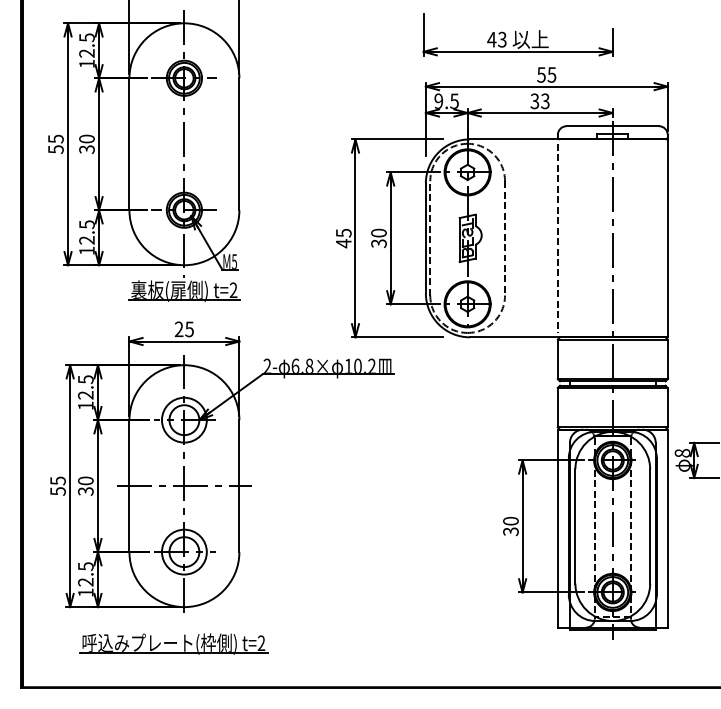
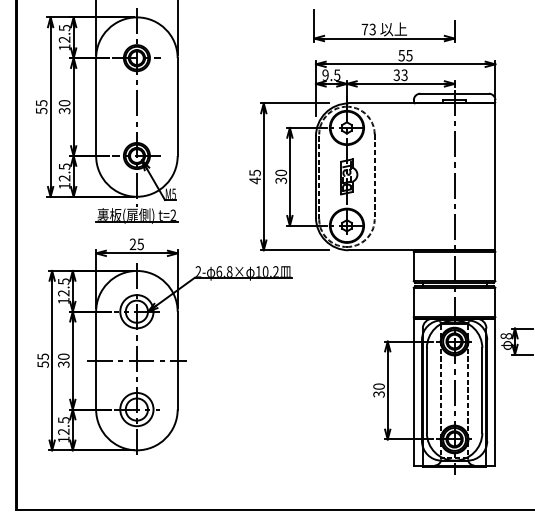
text: (491, 39) -> (364, 29), 43 -> 73
line: (557, 237) -> (413, 176), removed
part: (173, 643) -> (128, 477), removed

